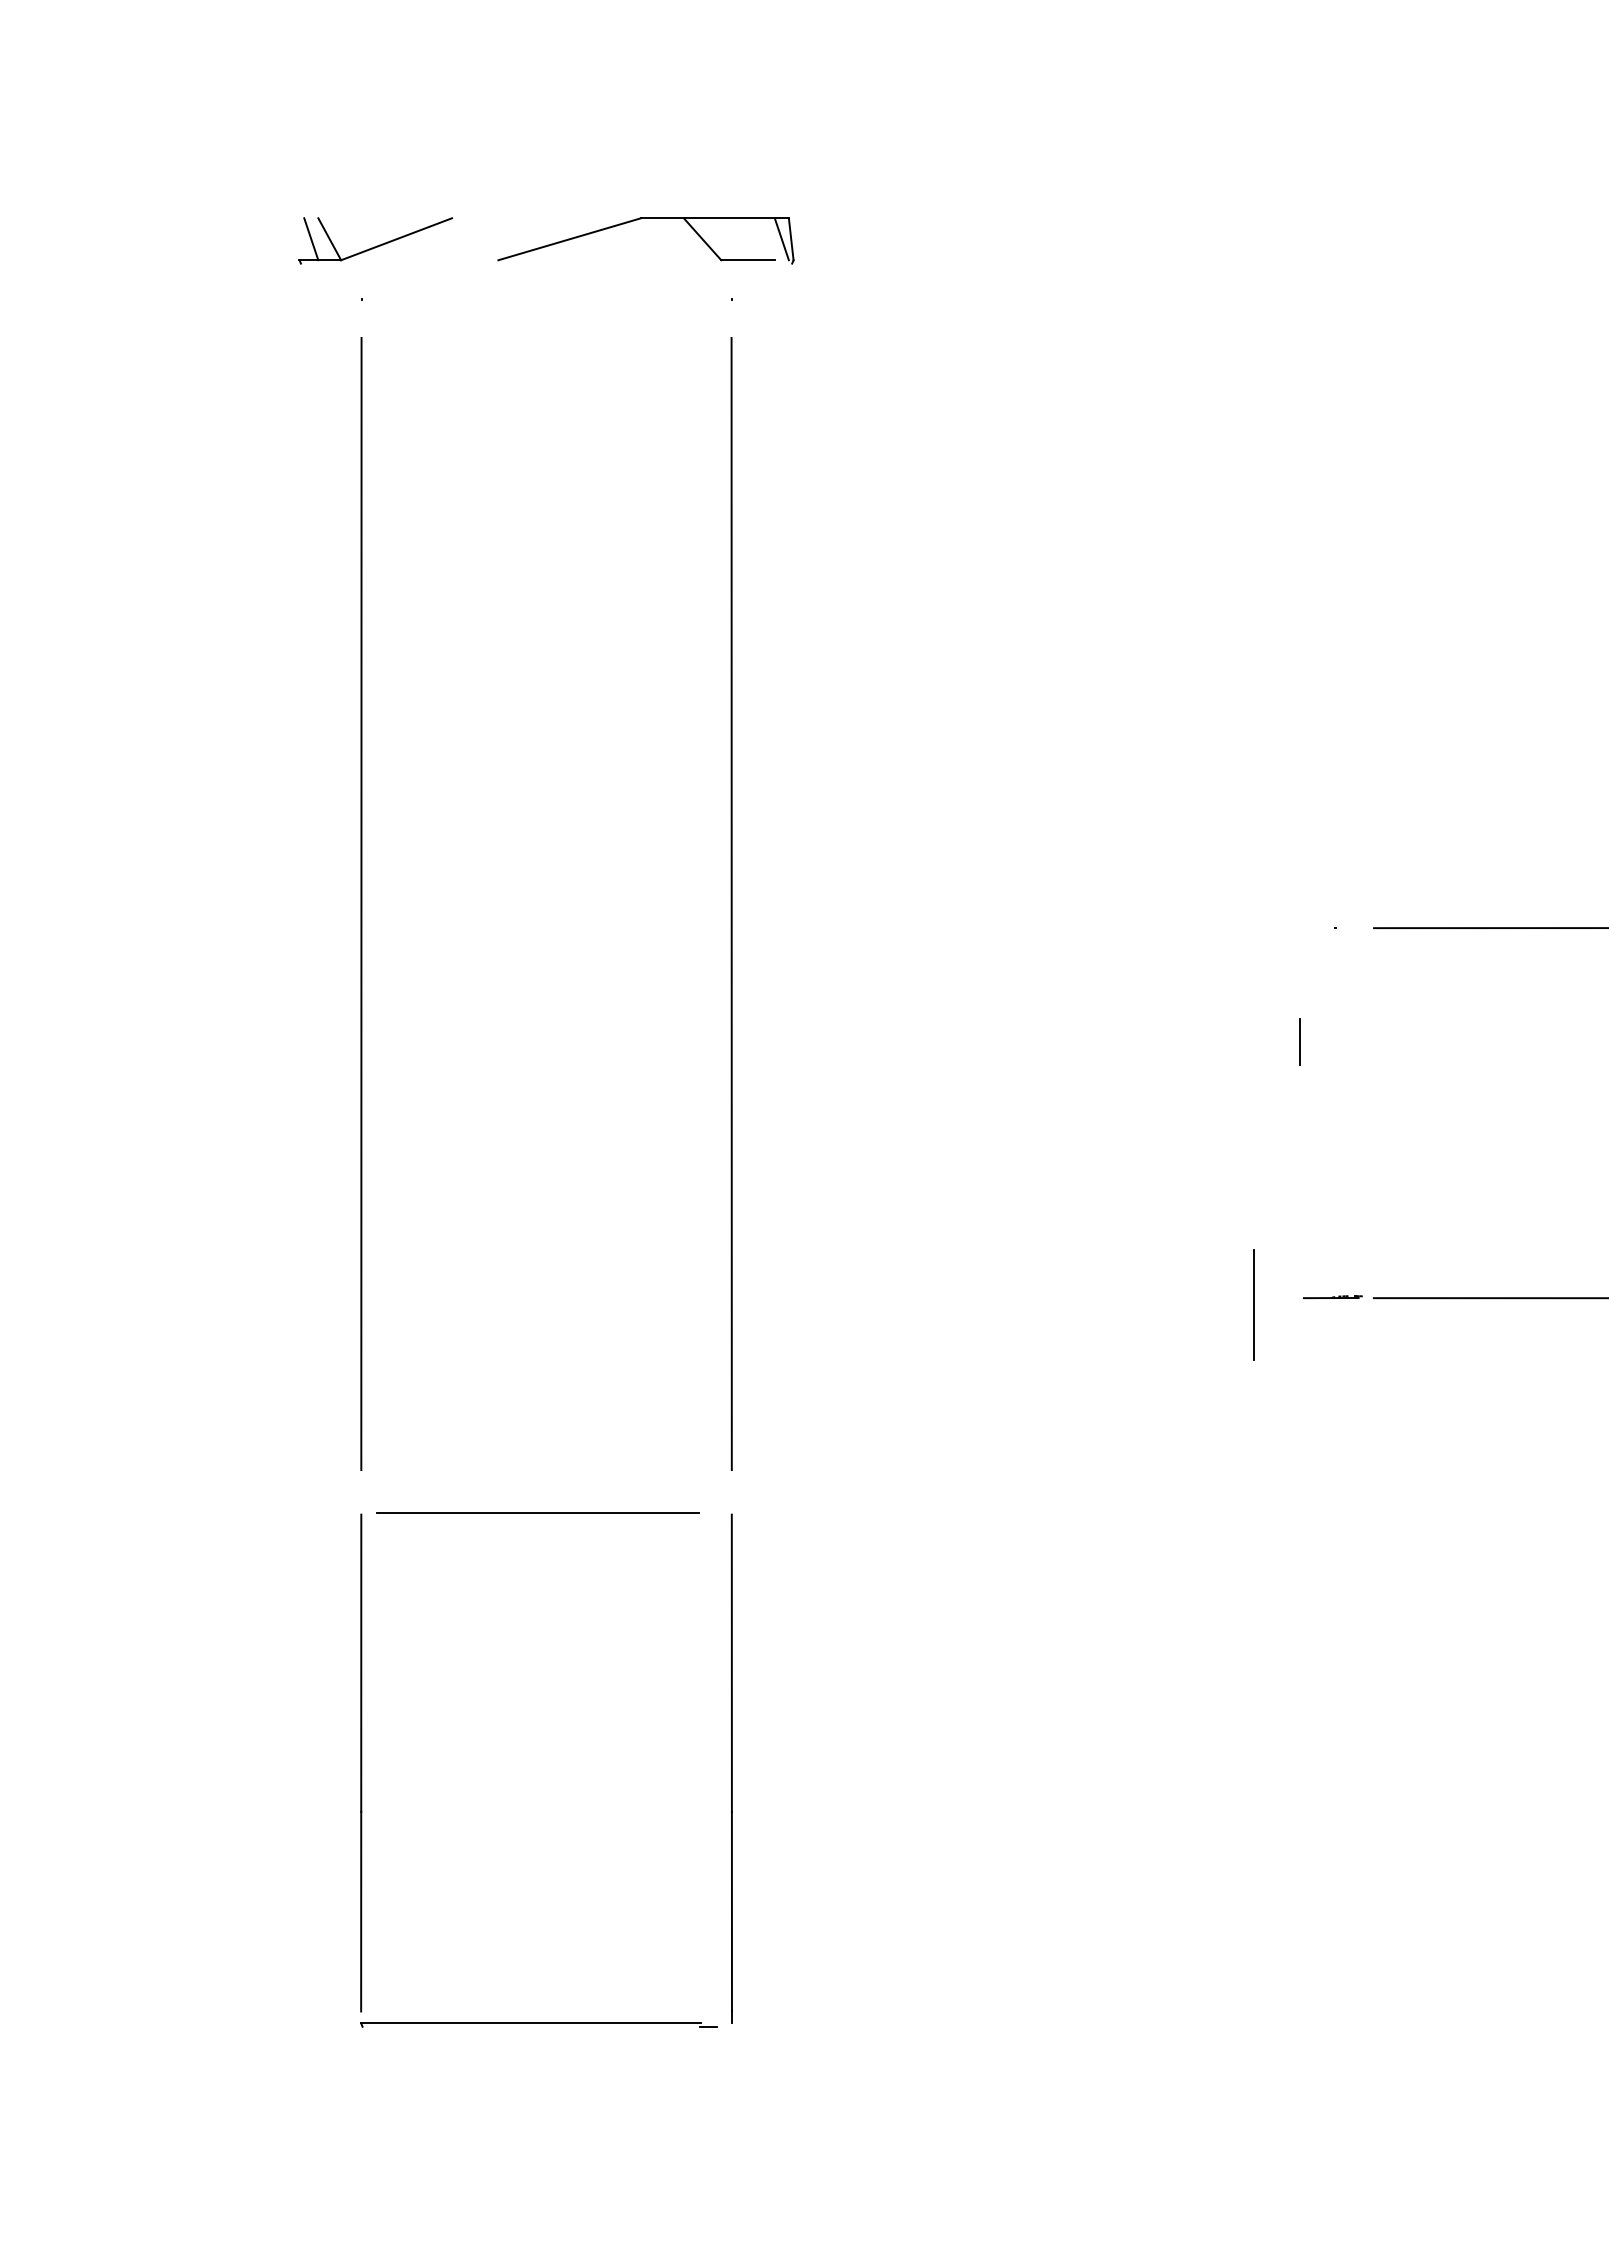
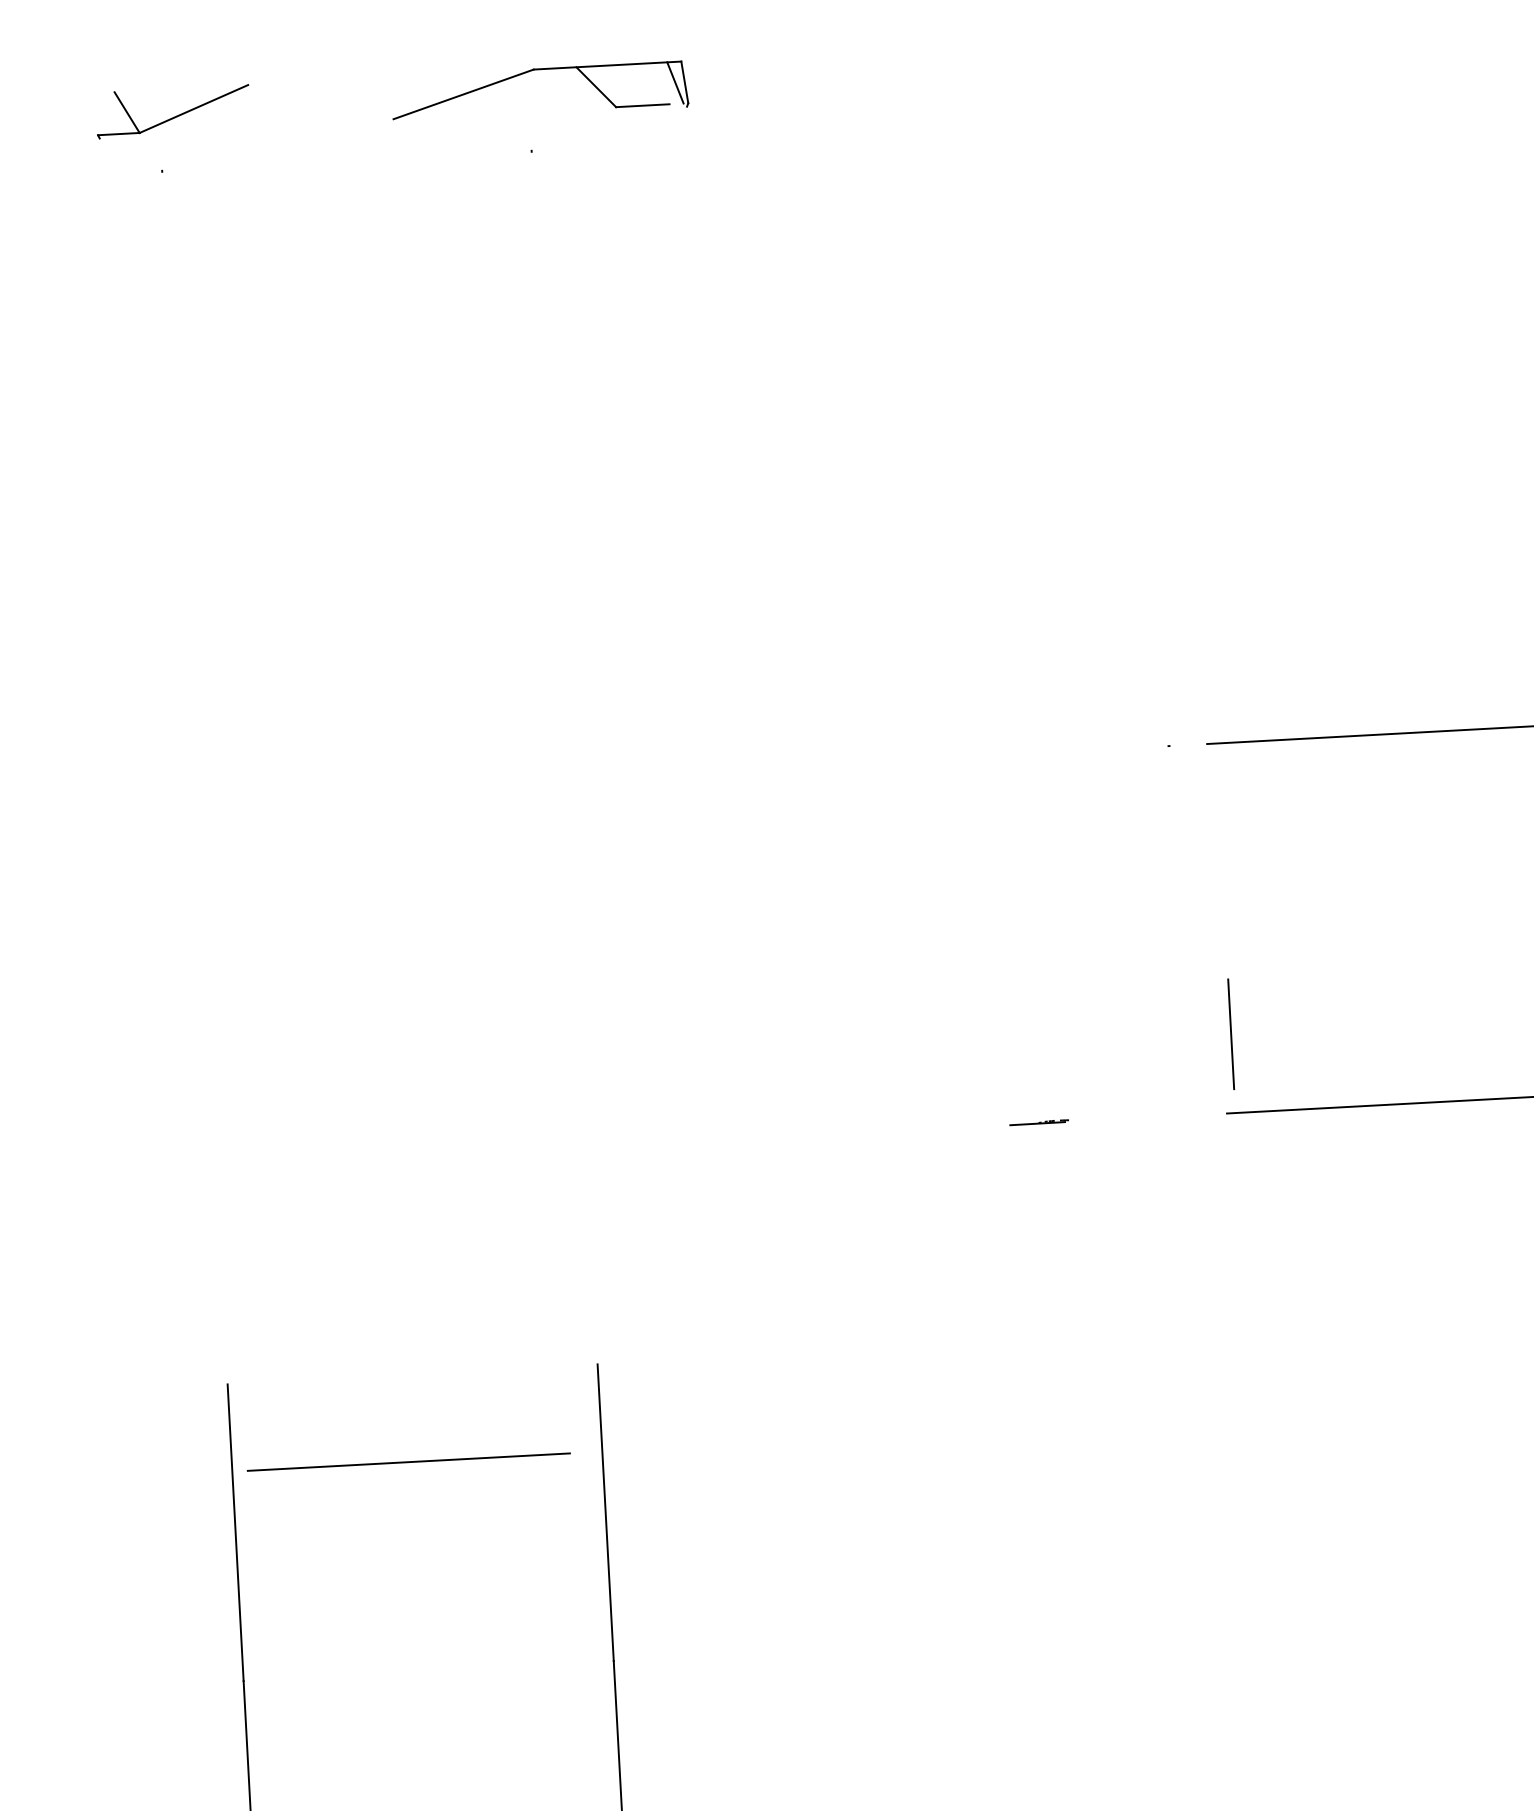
part: (641, 219) -> (534, 70), moved
line: (311, 239) -> (108, 113), removed
line: (361, 903) -> (194, 774), removed
line: (731, 903) -> (564, 754), removed
line: (1299, 1042) -> (1138, 862), removed
part: (1332, 1296) -> (1038, 1122), moved
line: (1253, 1304) -> (1230, 1033), moved
line: (537, 1512) -> (408, 1461), moved

